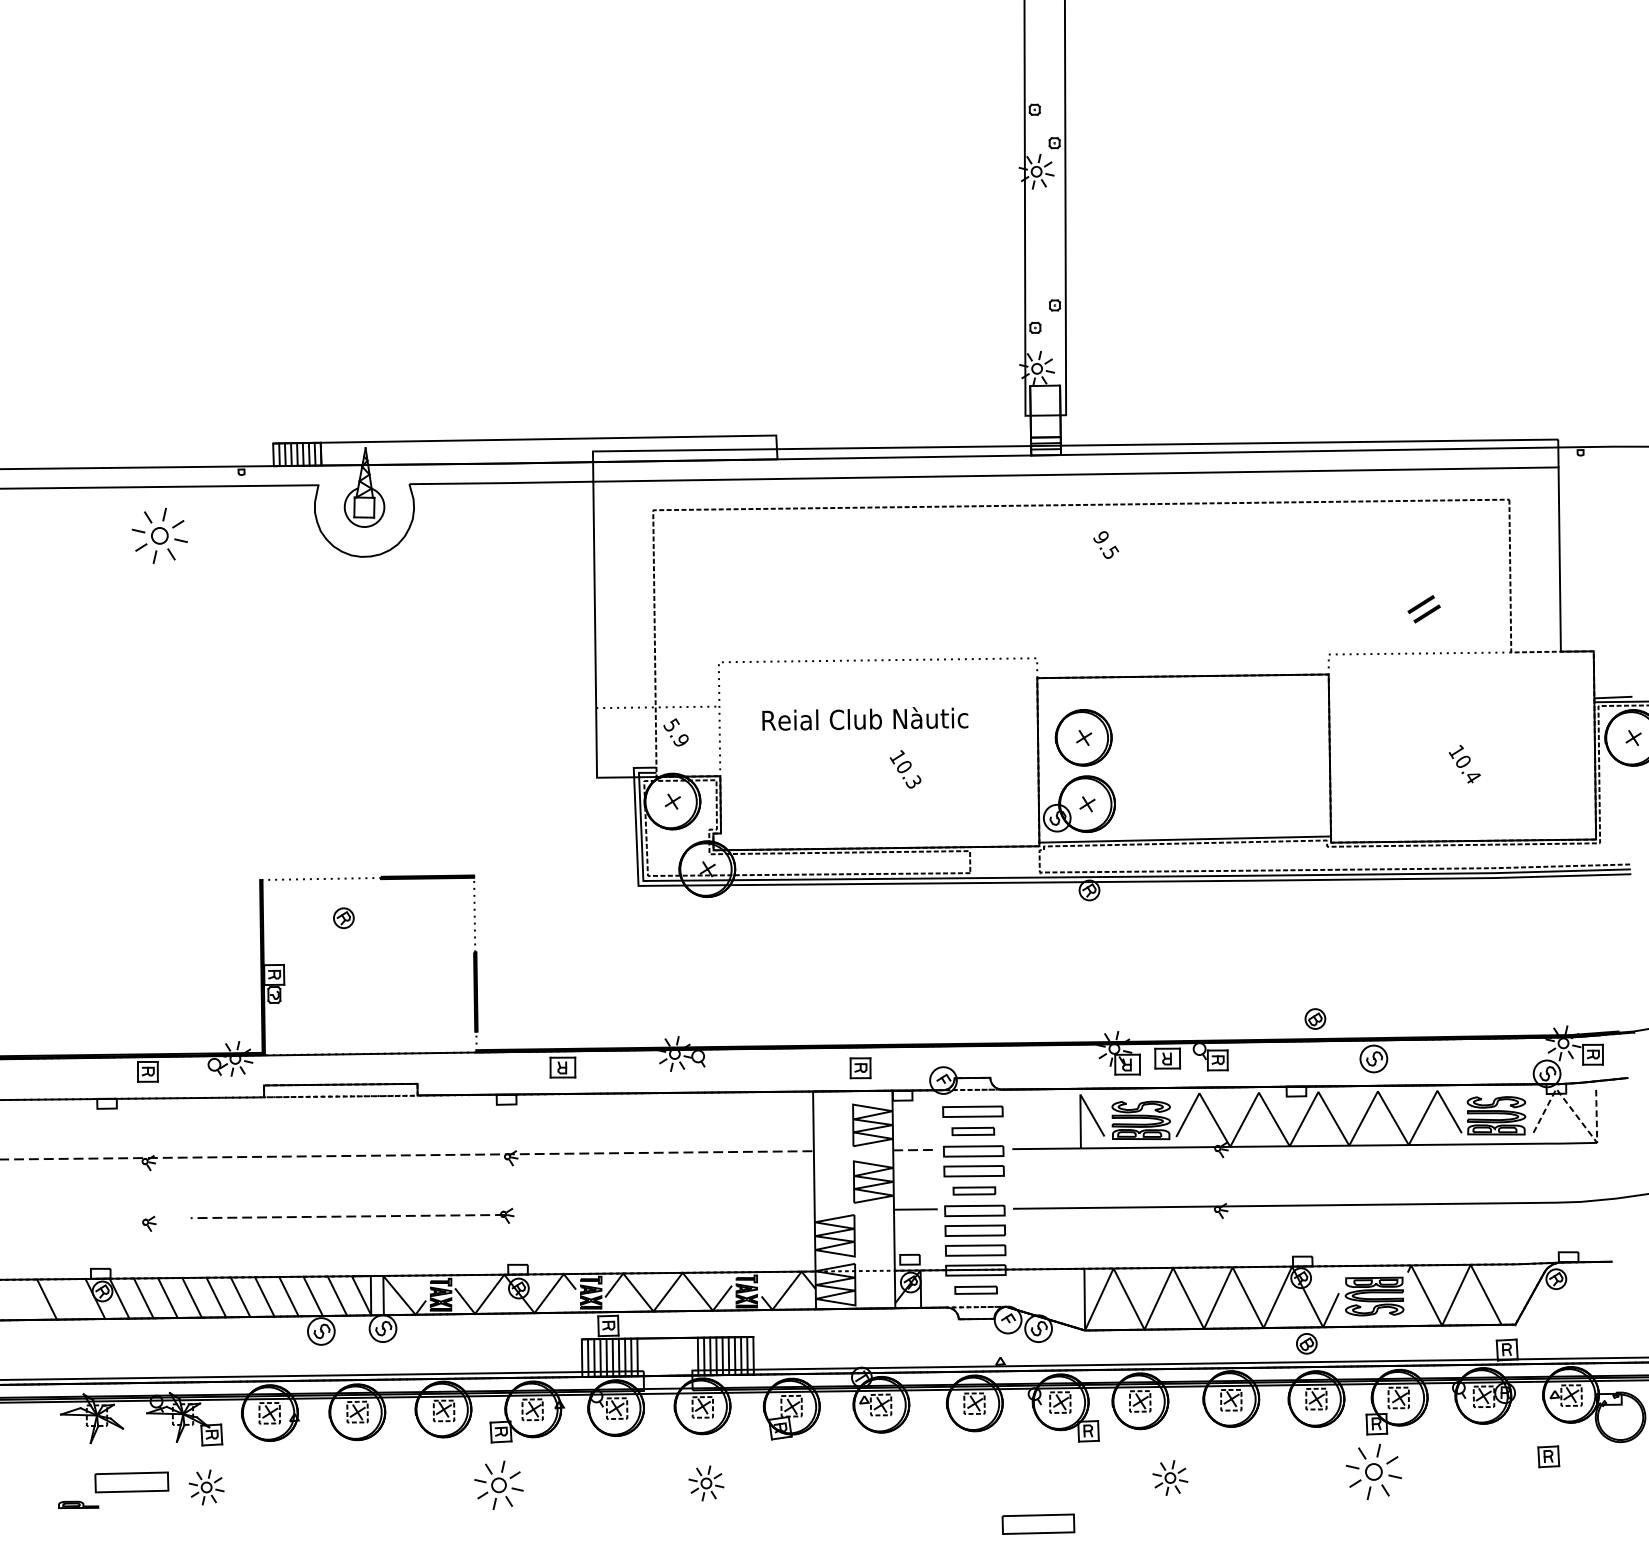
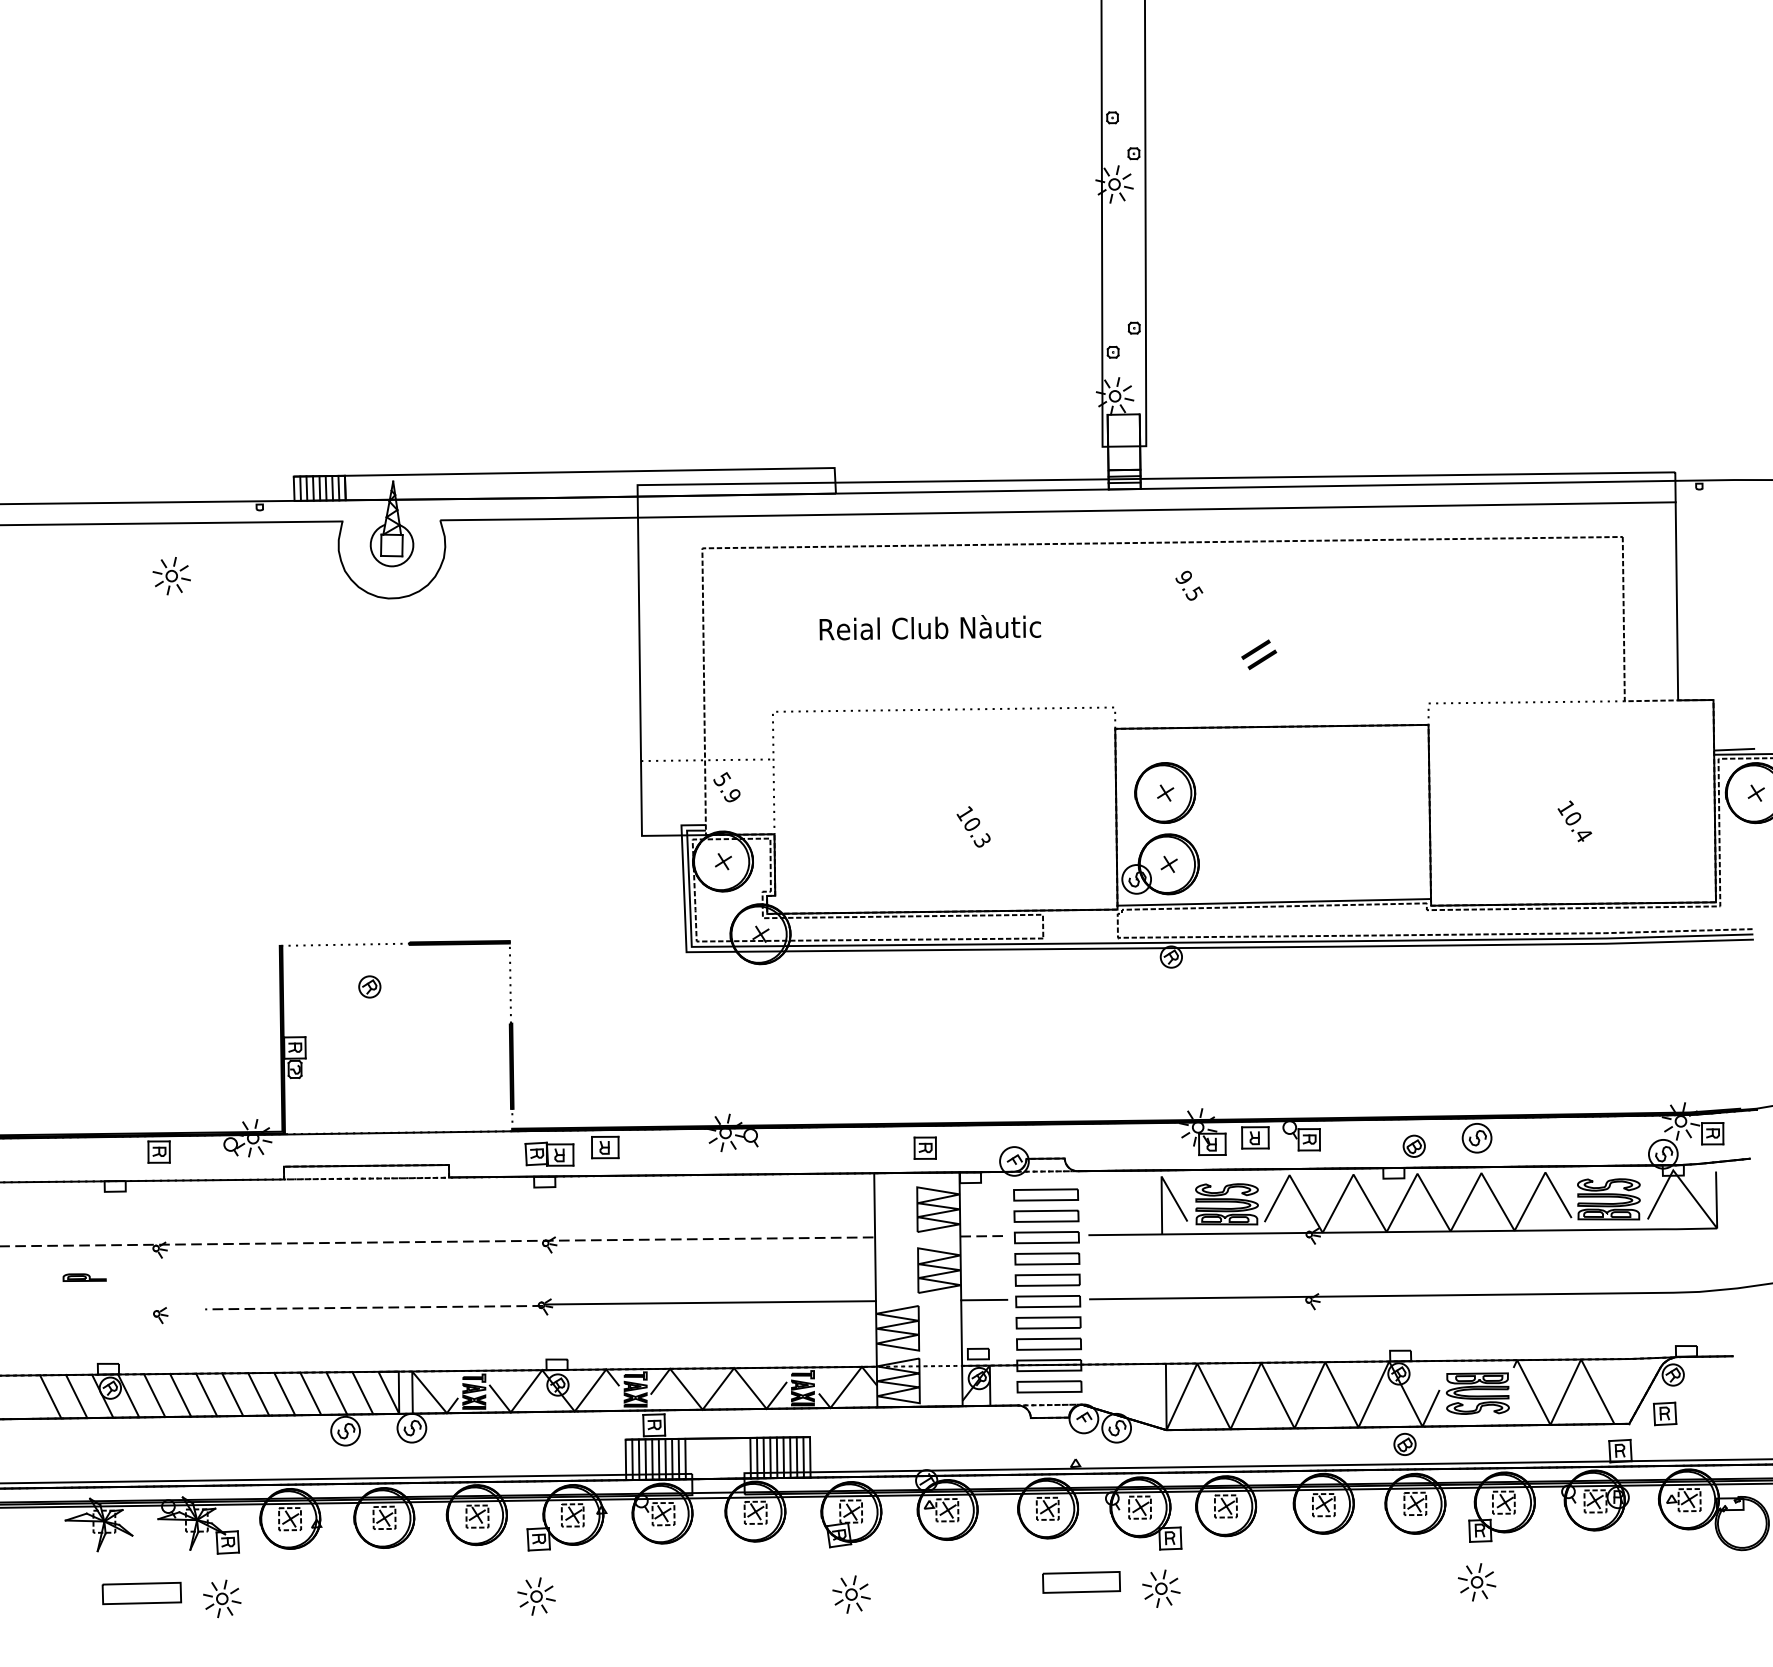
part: (159, 536) -> (171, 576), size x0.62
text: (1424, 608) -> (1259, 654), moved
text: (865, 718) -> (930, 627), moved
part: (1314, 1018) -> (1413, 1145), moved
part: (511, 1073) -> (549, 1153), added
line: (1577, 1115) -> (1695, 1199), dashed -> solid
part: (973, 1130) -> (1046, 1215), size x1.43
part: (974, 1190) -> (1047, 1279), size x1.43
line: (660, 1211) -> (710, 1302), added
part: (976, 1289) -> (1049, 1386), size x1.43
line: (71, 1299) -> (76, 1396), added
part: (1548, 1456) -> (1664, 1413), moved
part: (1373, 1472) -> (1476, 1582), size x0.62
part: (1170, 1477) -> (1161, 1588), moved
part: (706, 1483) -> (851, 1594), moved
part: (498, 1485) -> (536, 1596), size x0.71
part: (78, 1504) -> (84, 1277), moved
part: (1038, 1524) -> (1081, 1582), moved

